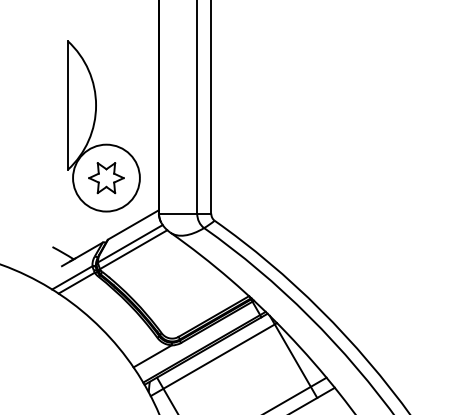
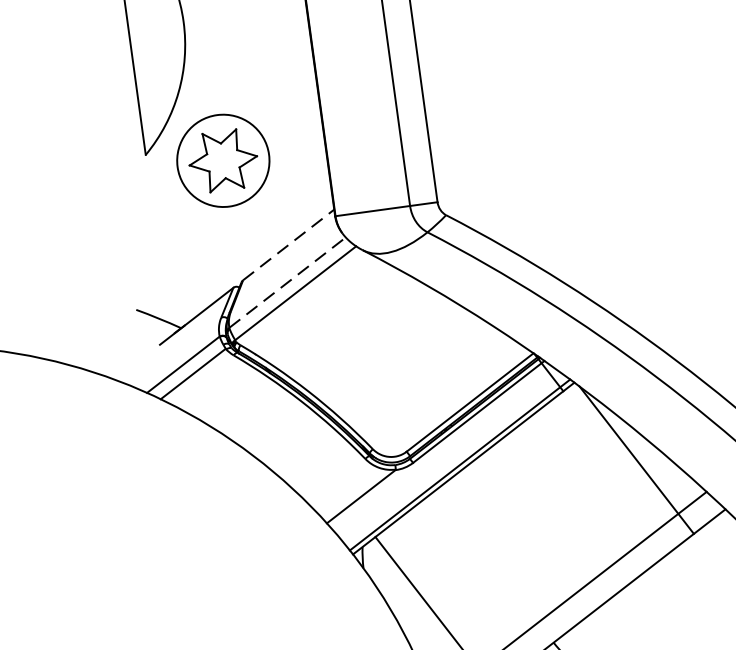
circle: (106, 177) -> (223, 159), size x0.7
line: (133, 224) -> (288, 244), solid -> dashed
line: (130, 243) -> (287, 282), solid -> dashed
line: (213, 359) -> (480, 486), removed

